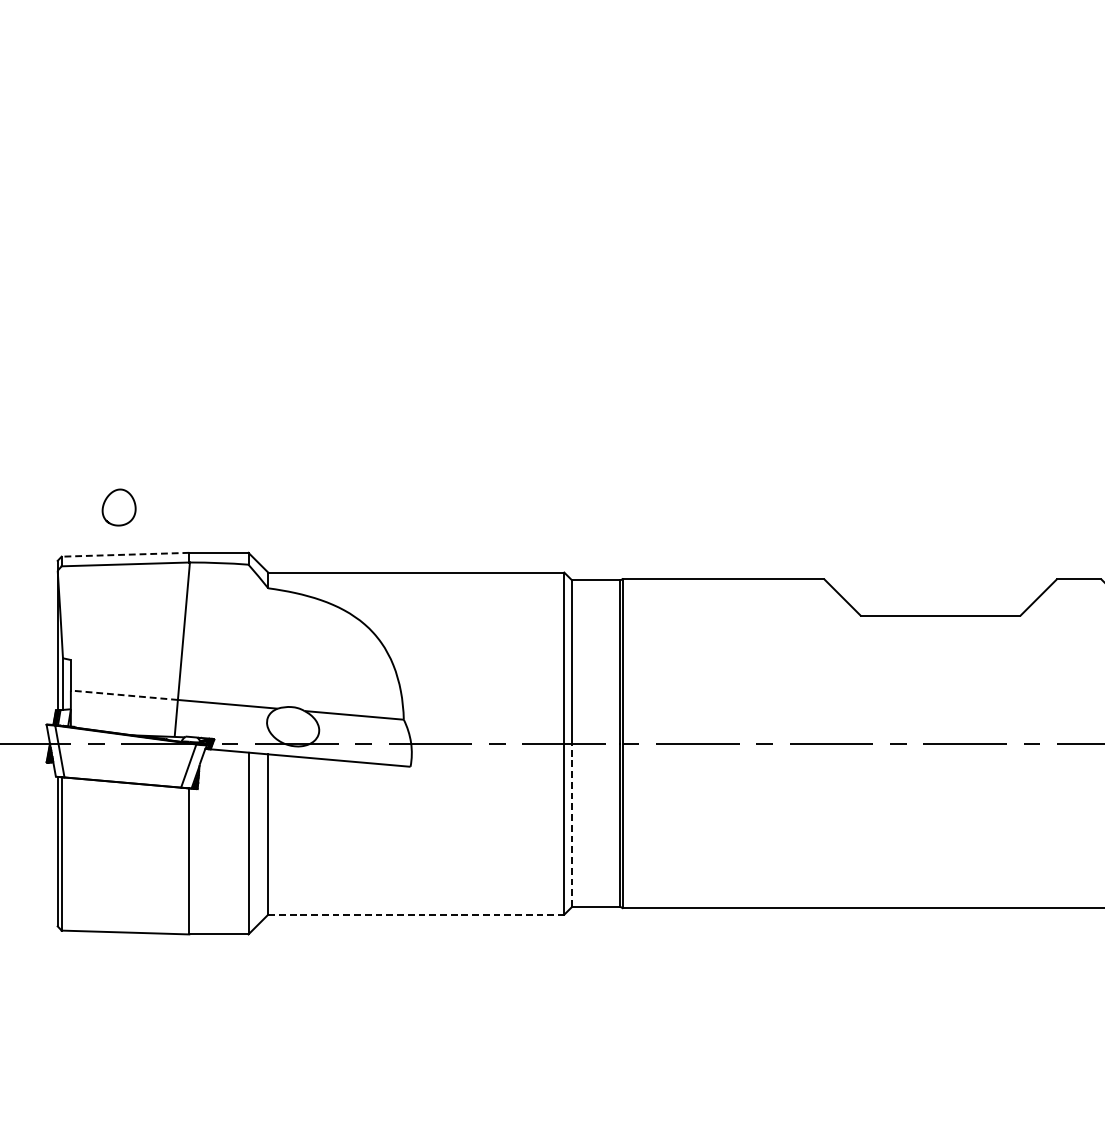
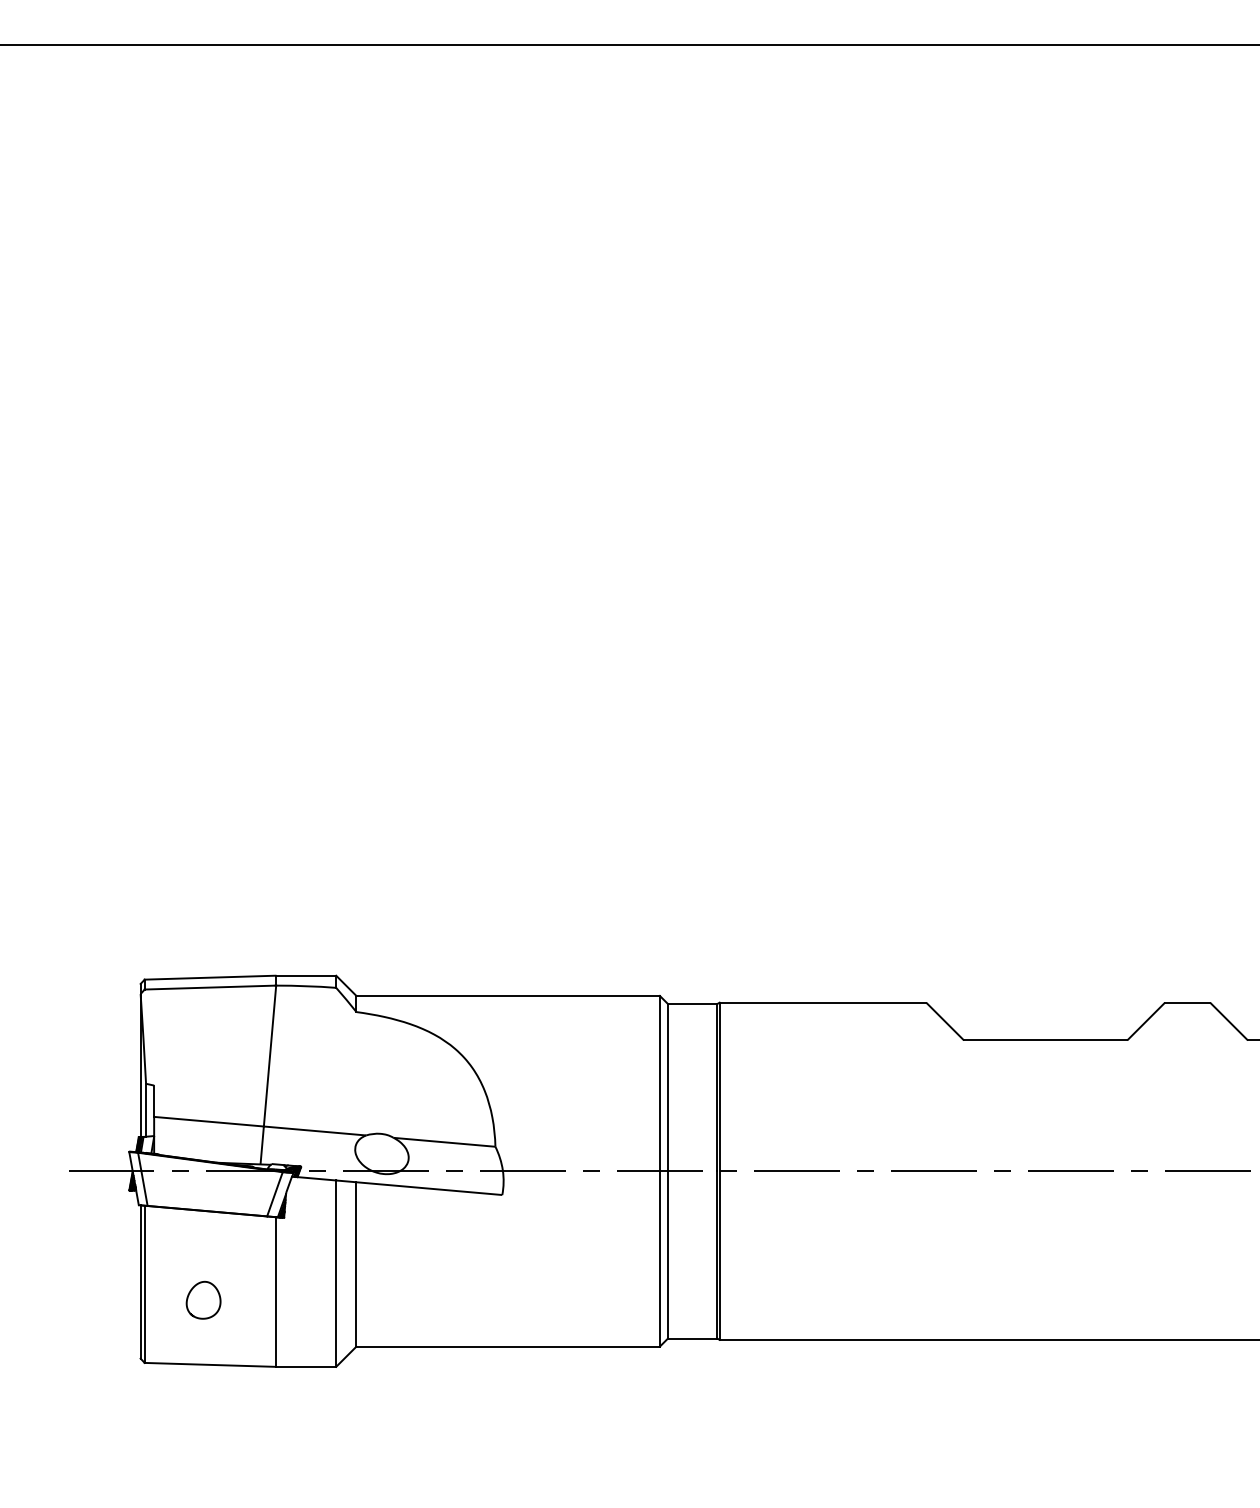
curve: (108, 497) -> (192, 1290), moved
line: (124, 554) -> (209, 977), dashed -> solid
line: (123, 695) -> (208, 1121), dashed -> solid
line: (572, 824) -> (668, 1254), dashed -> solid
line: (416, 914) -> (508, 1346), dashed -> solid

